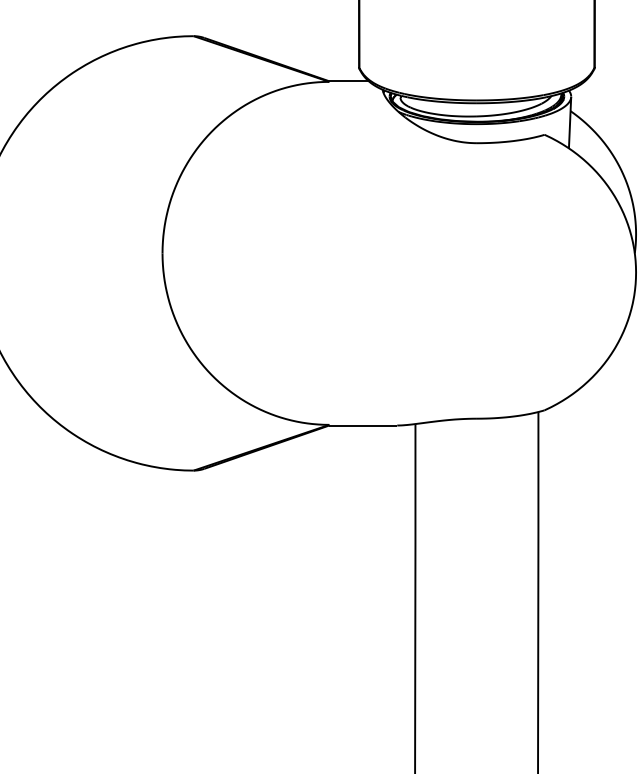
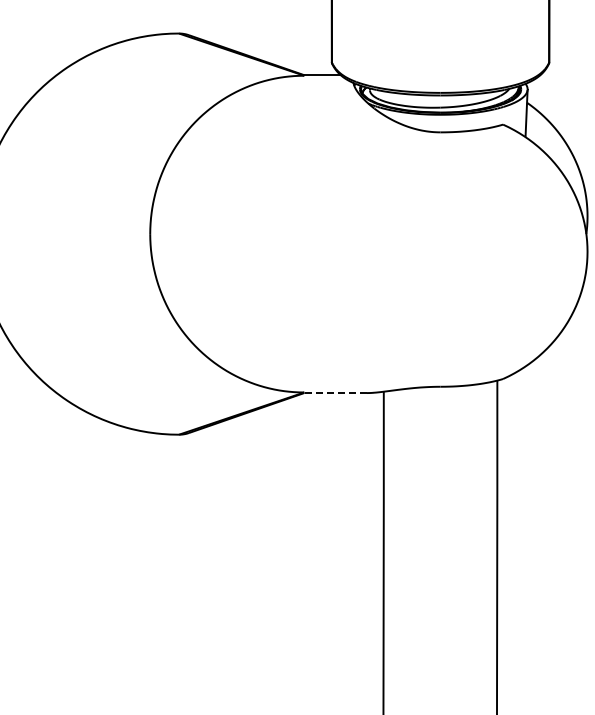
line: (363, 425) -> (335, 393), solid -> dashed

